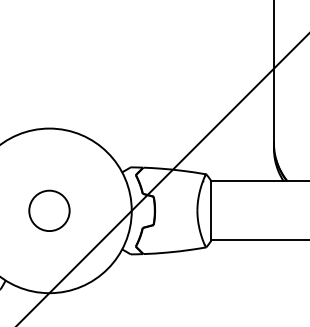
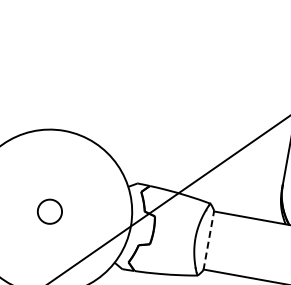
circle: (49, 210) -> (49, 211), size x0.6
line: (210, 210) -> (208, 240), solid -> dashed

